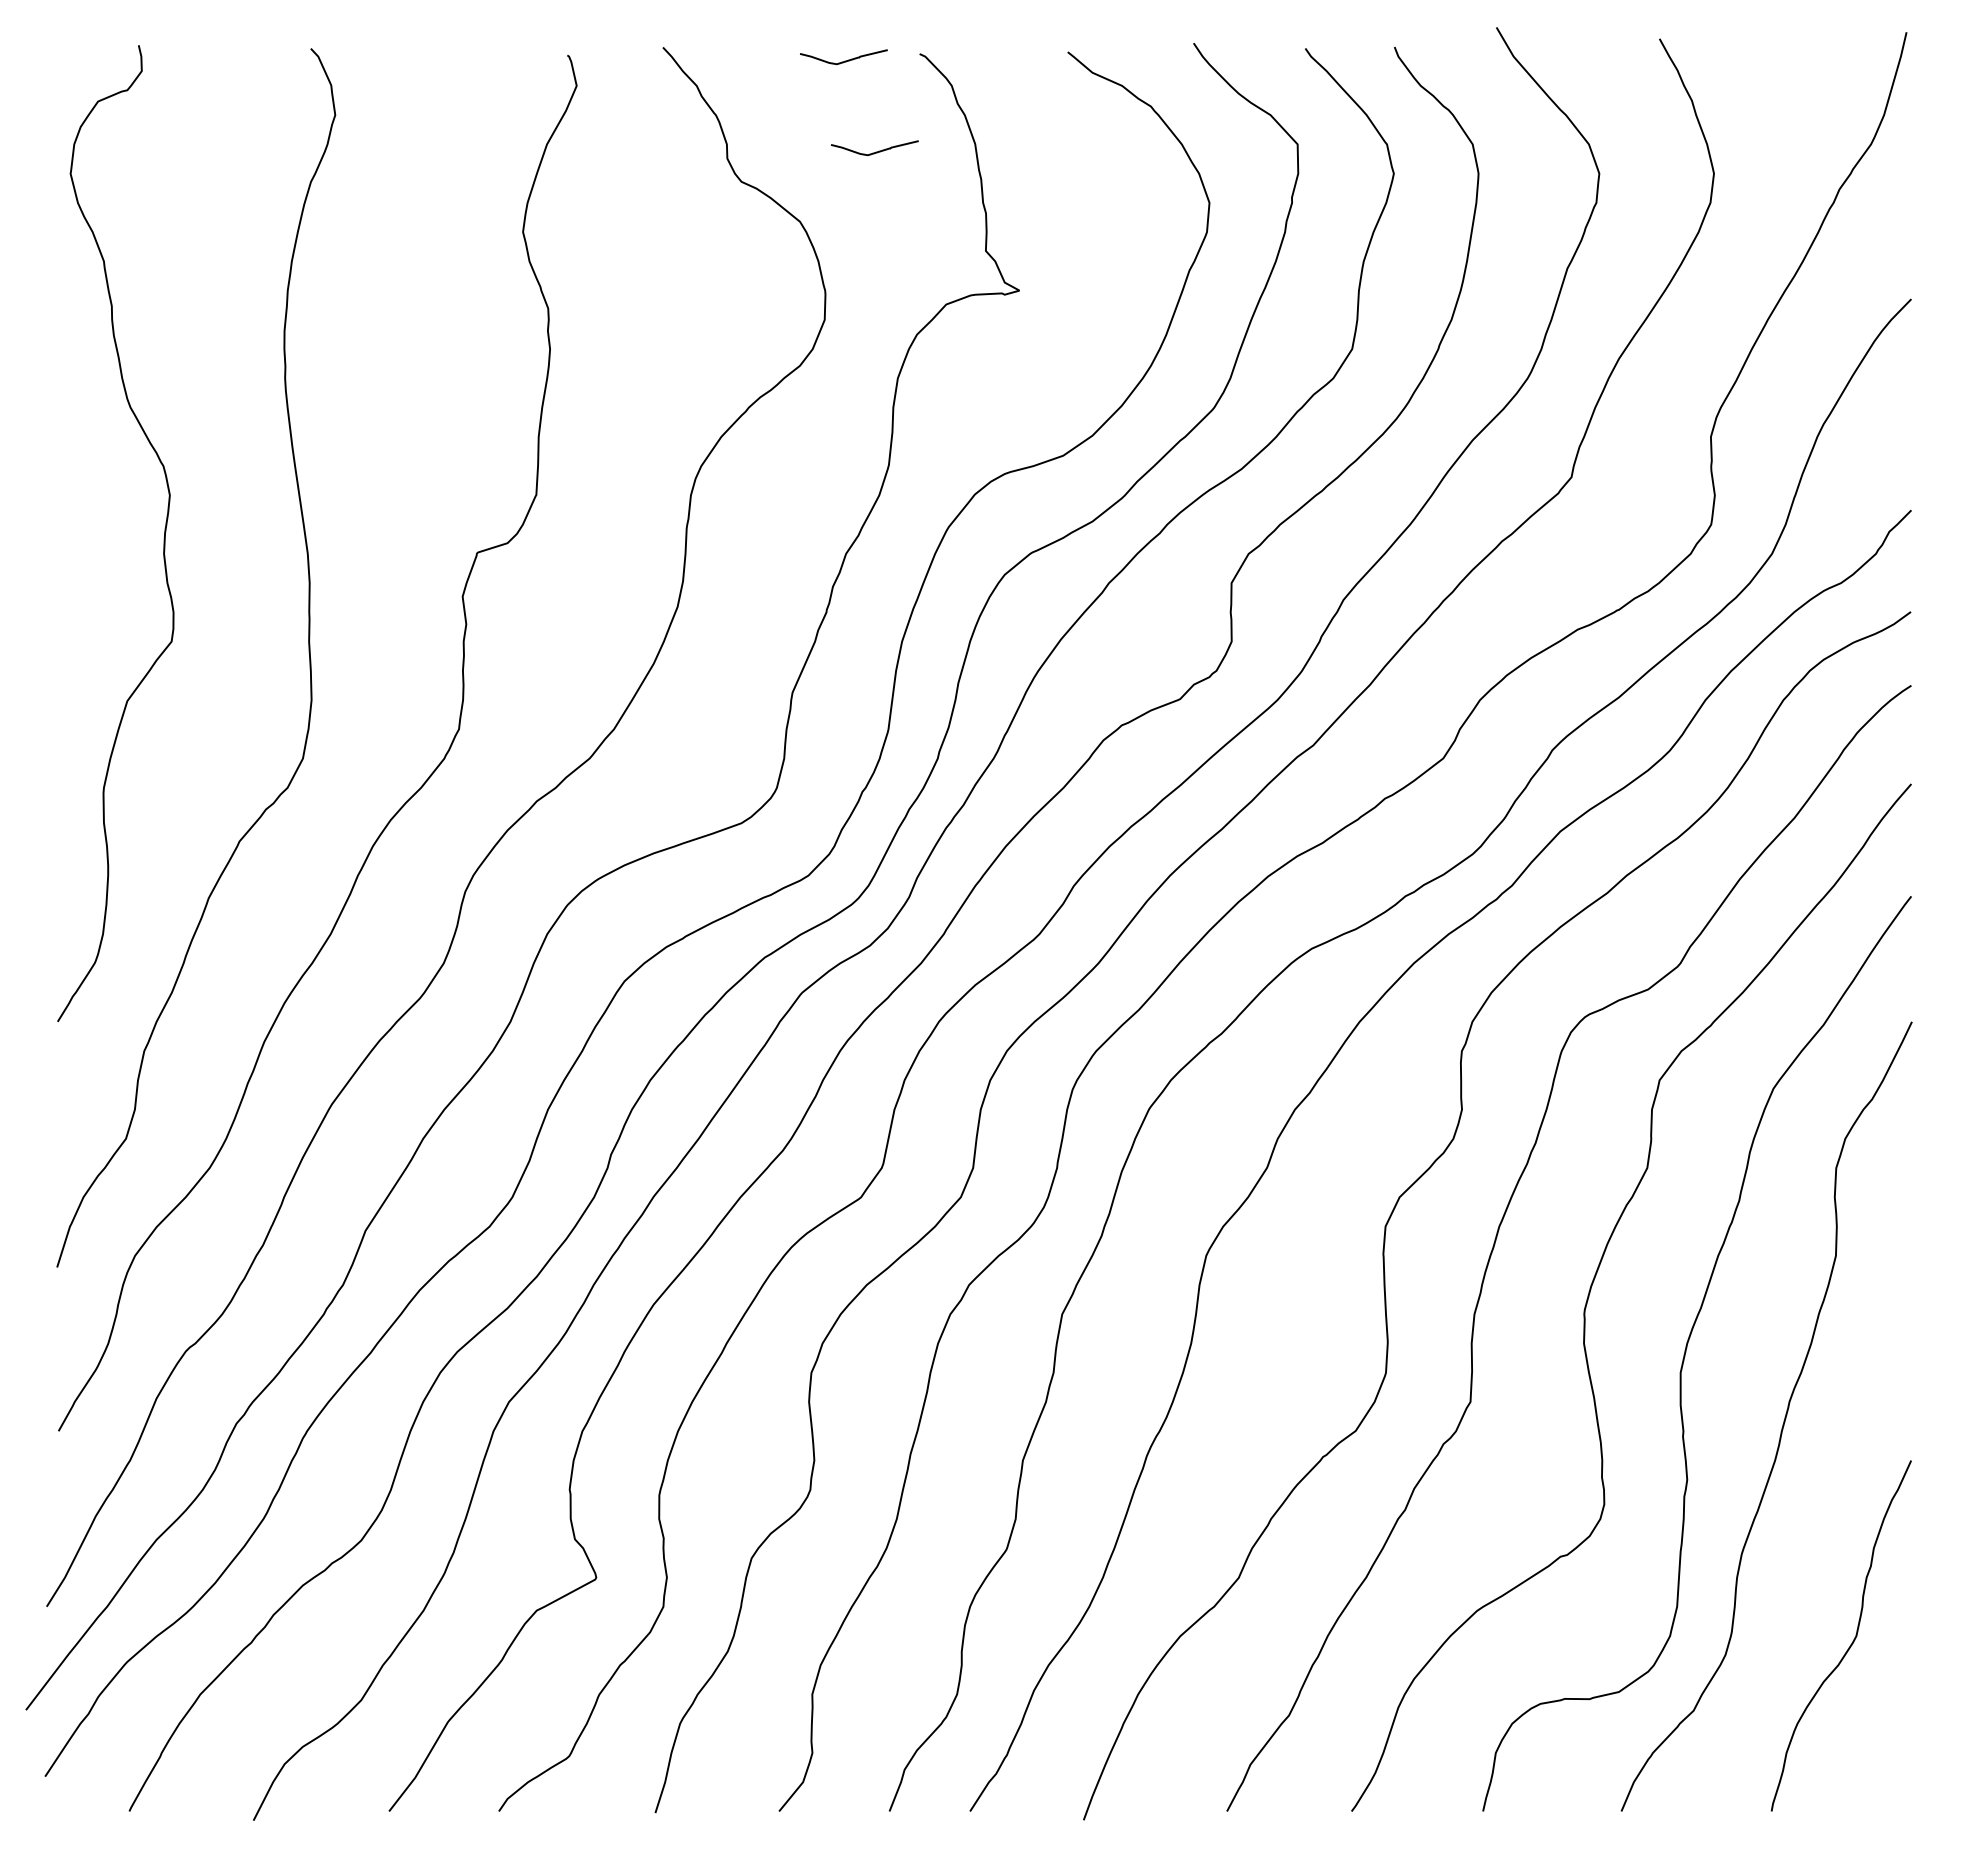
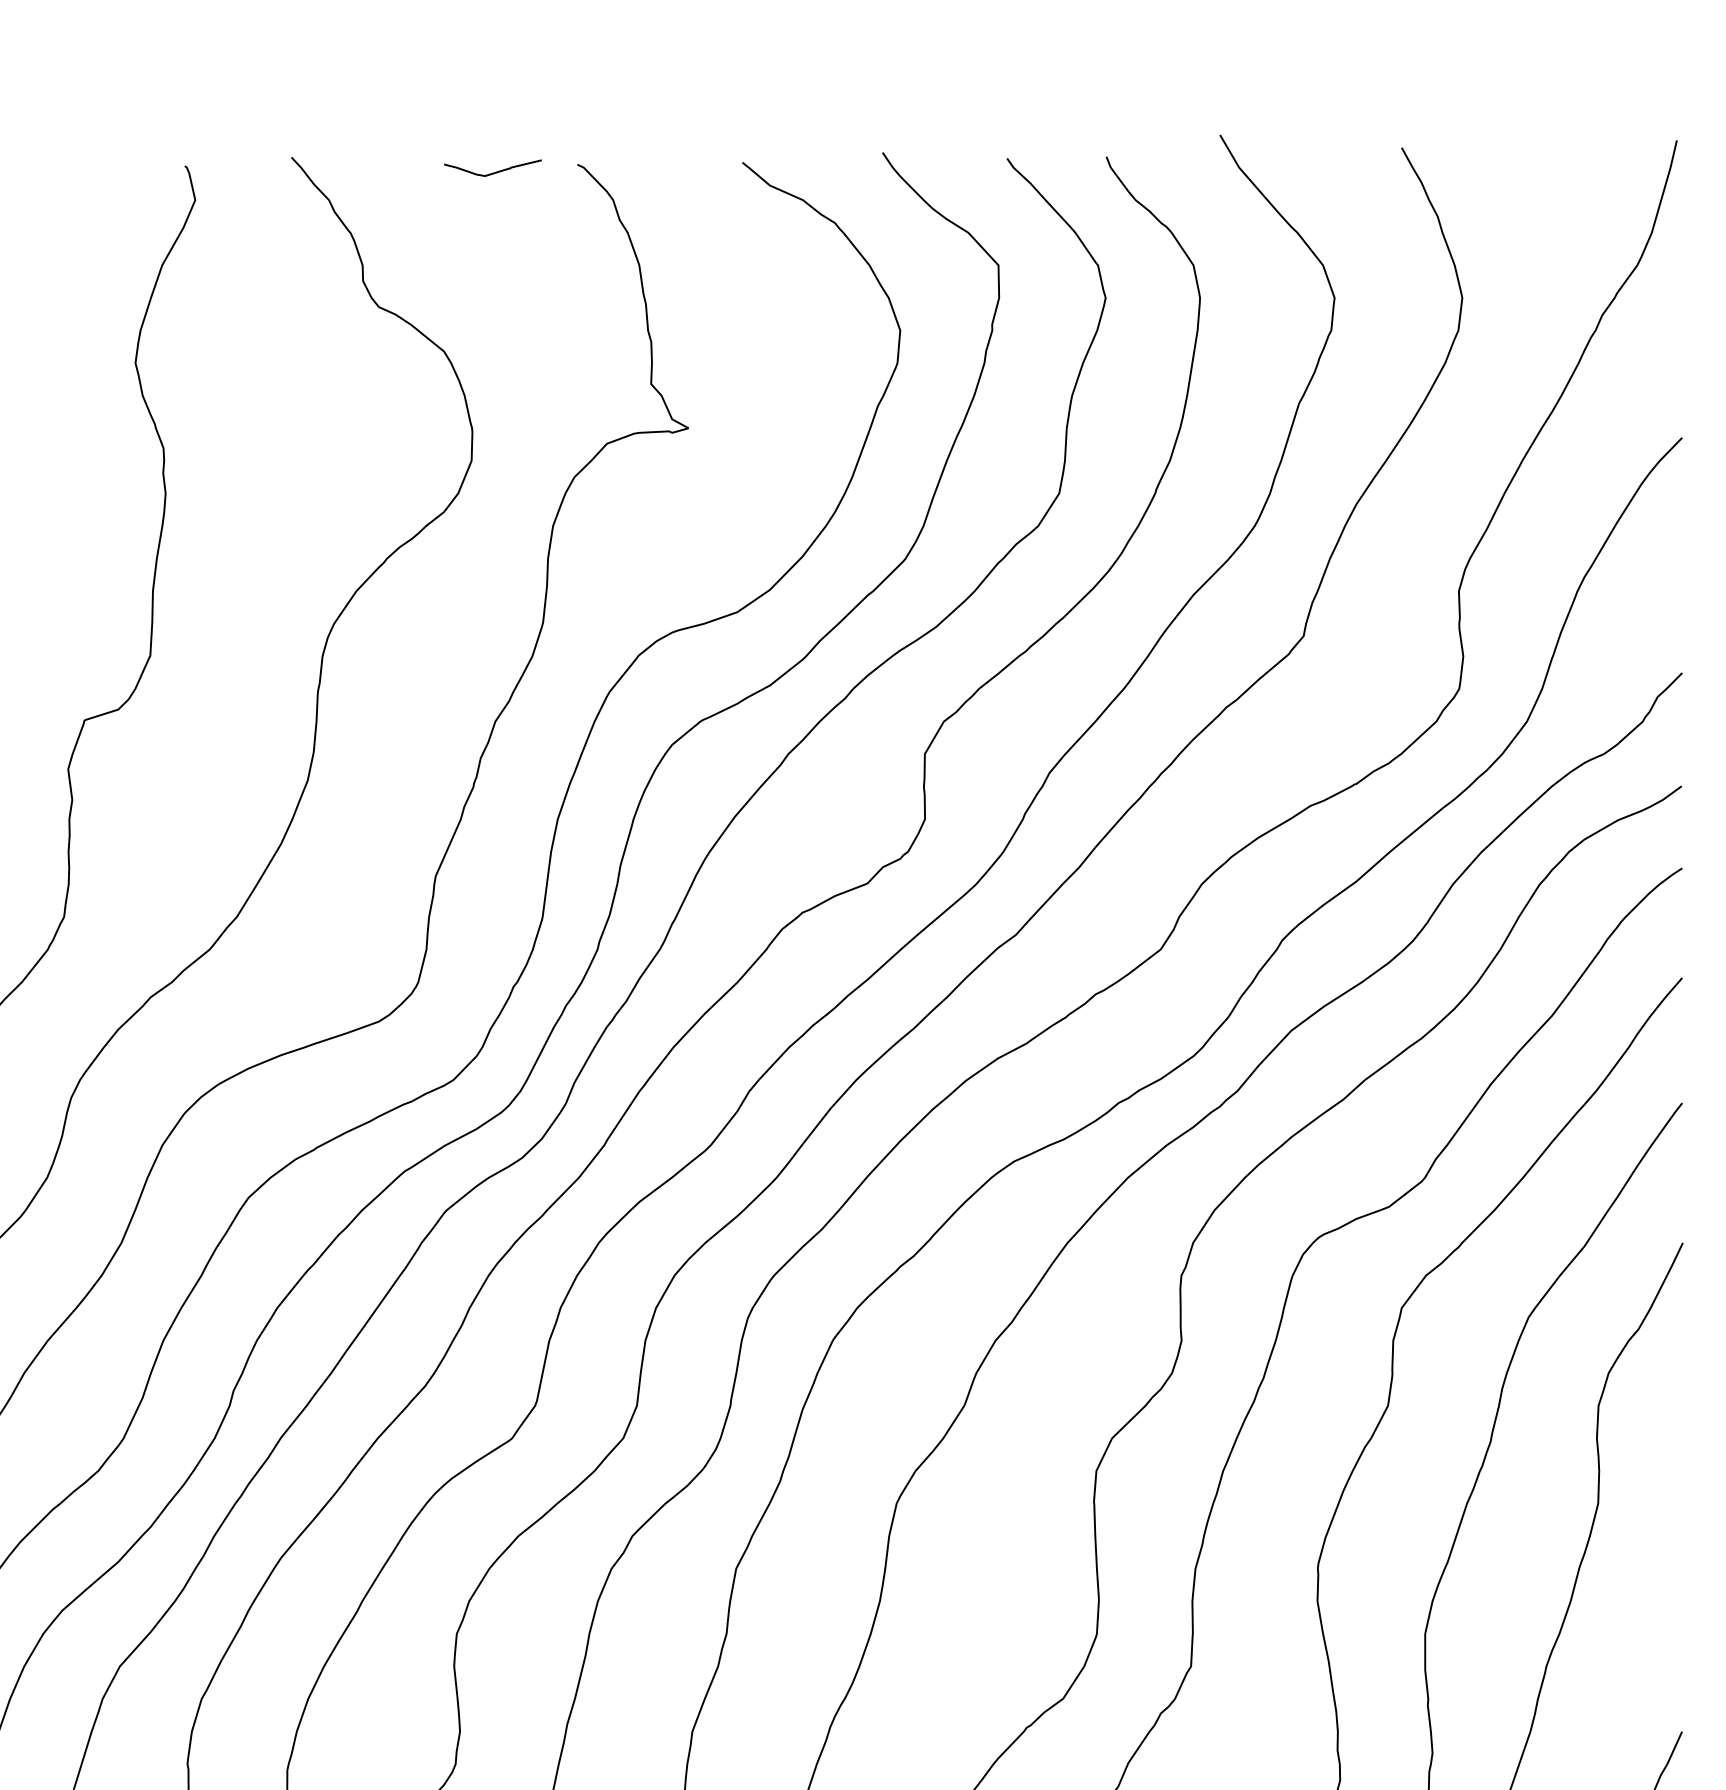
curve: (876, 151) -> (529, 273), removed

